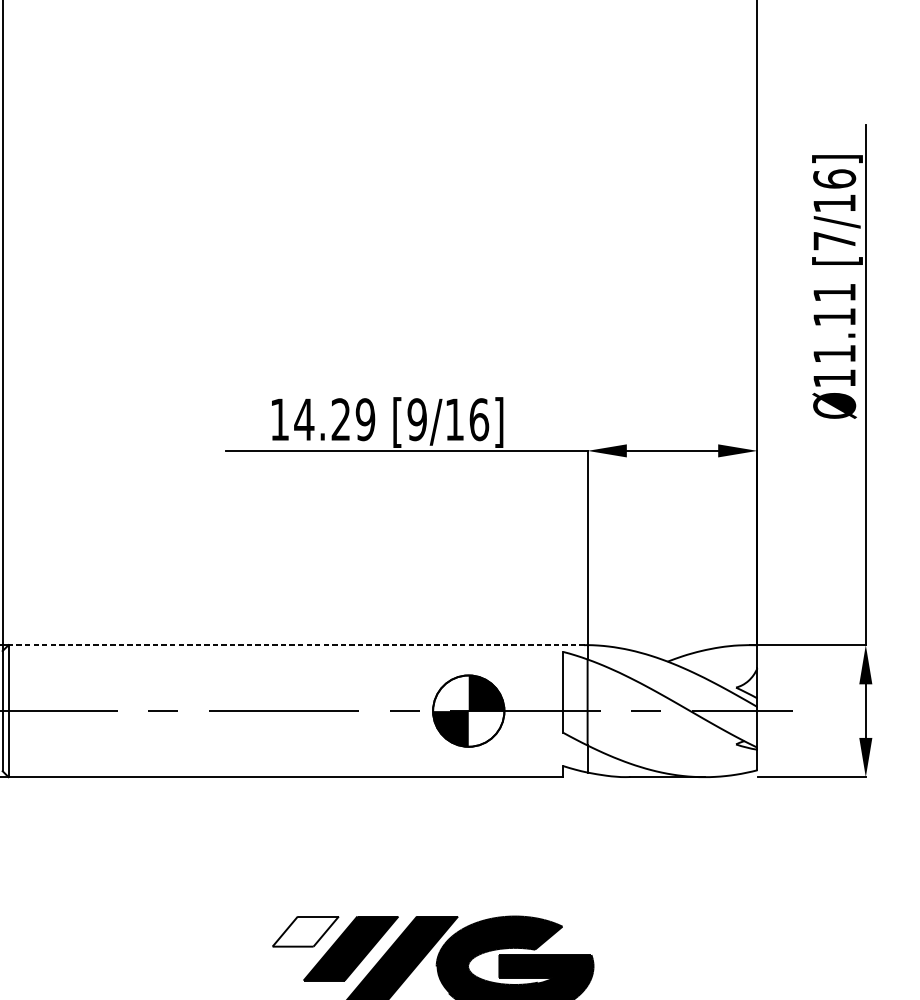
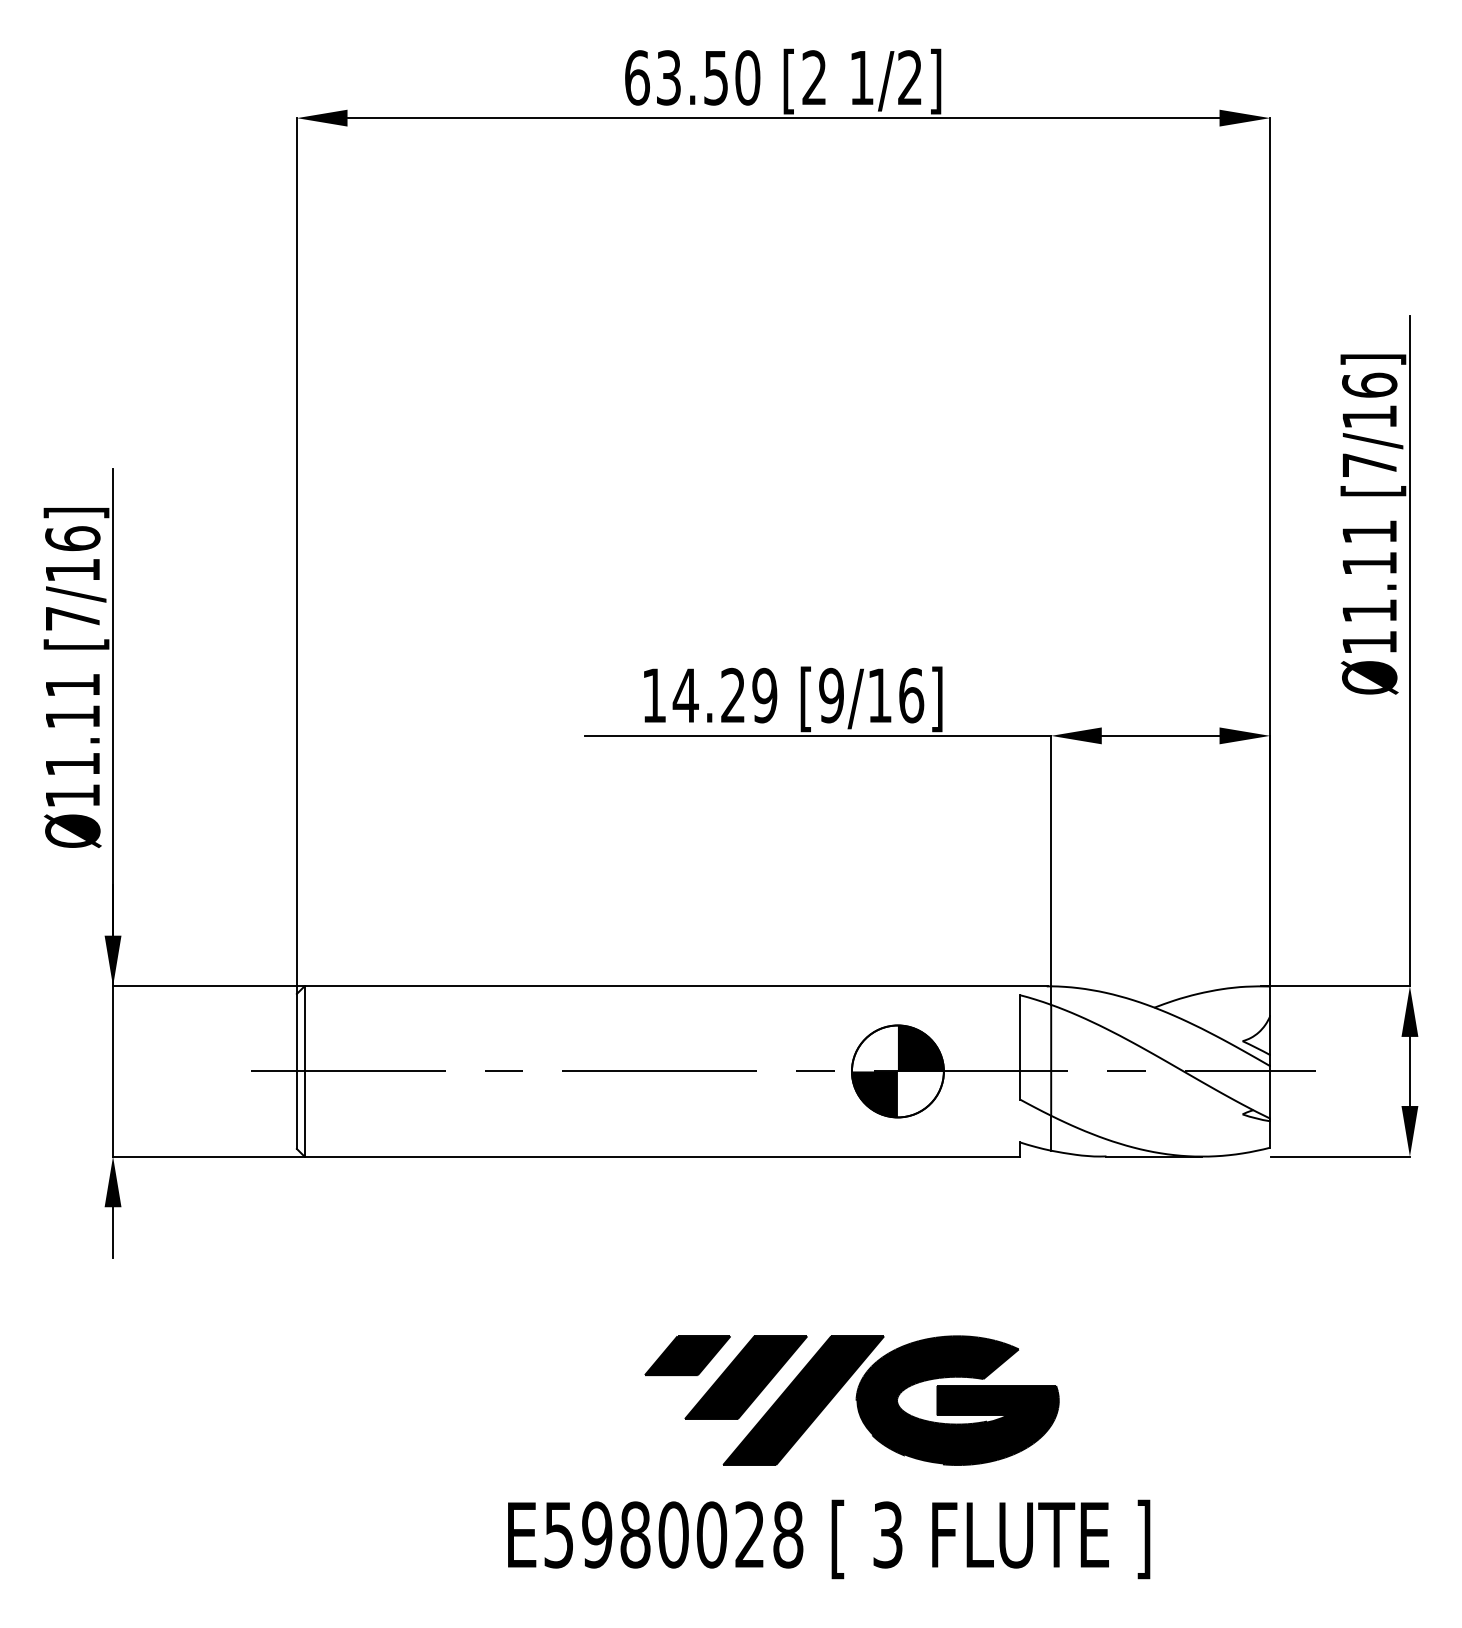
line: (297, 645) -> (676, 986), dashed -> solid
fill: (305, 931) -> (687, 1355), added

